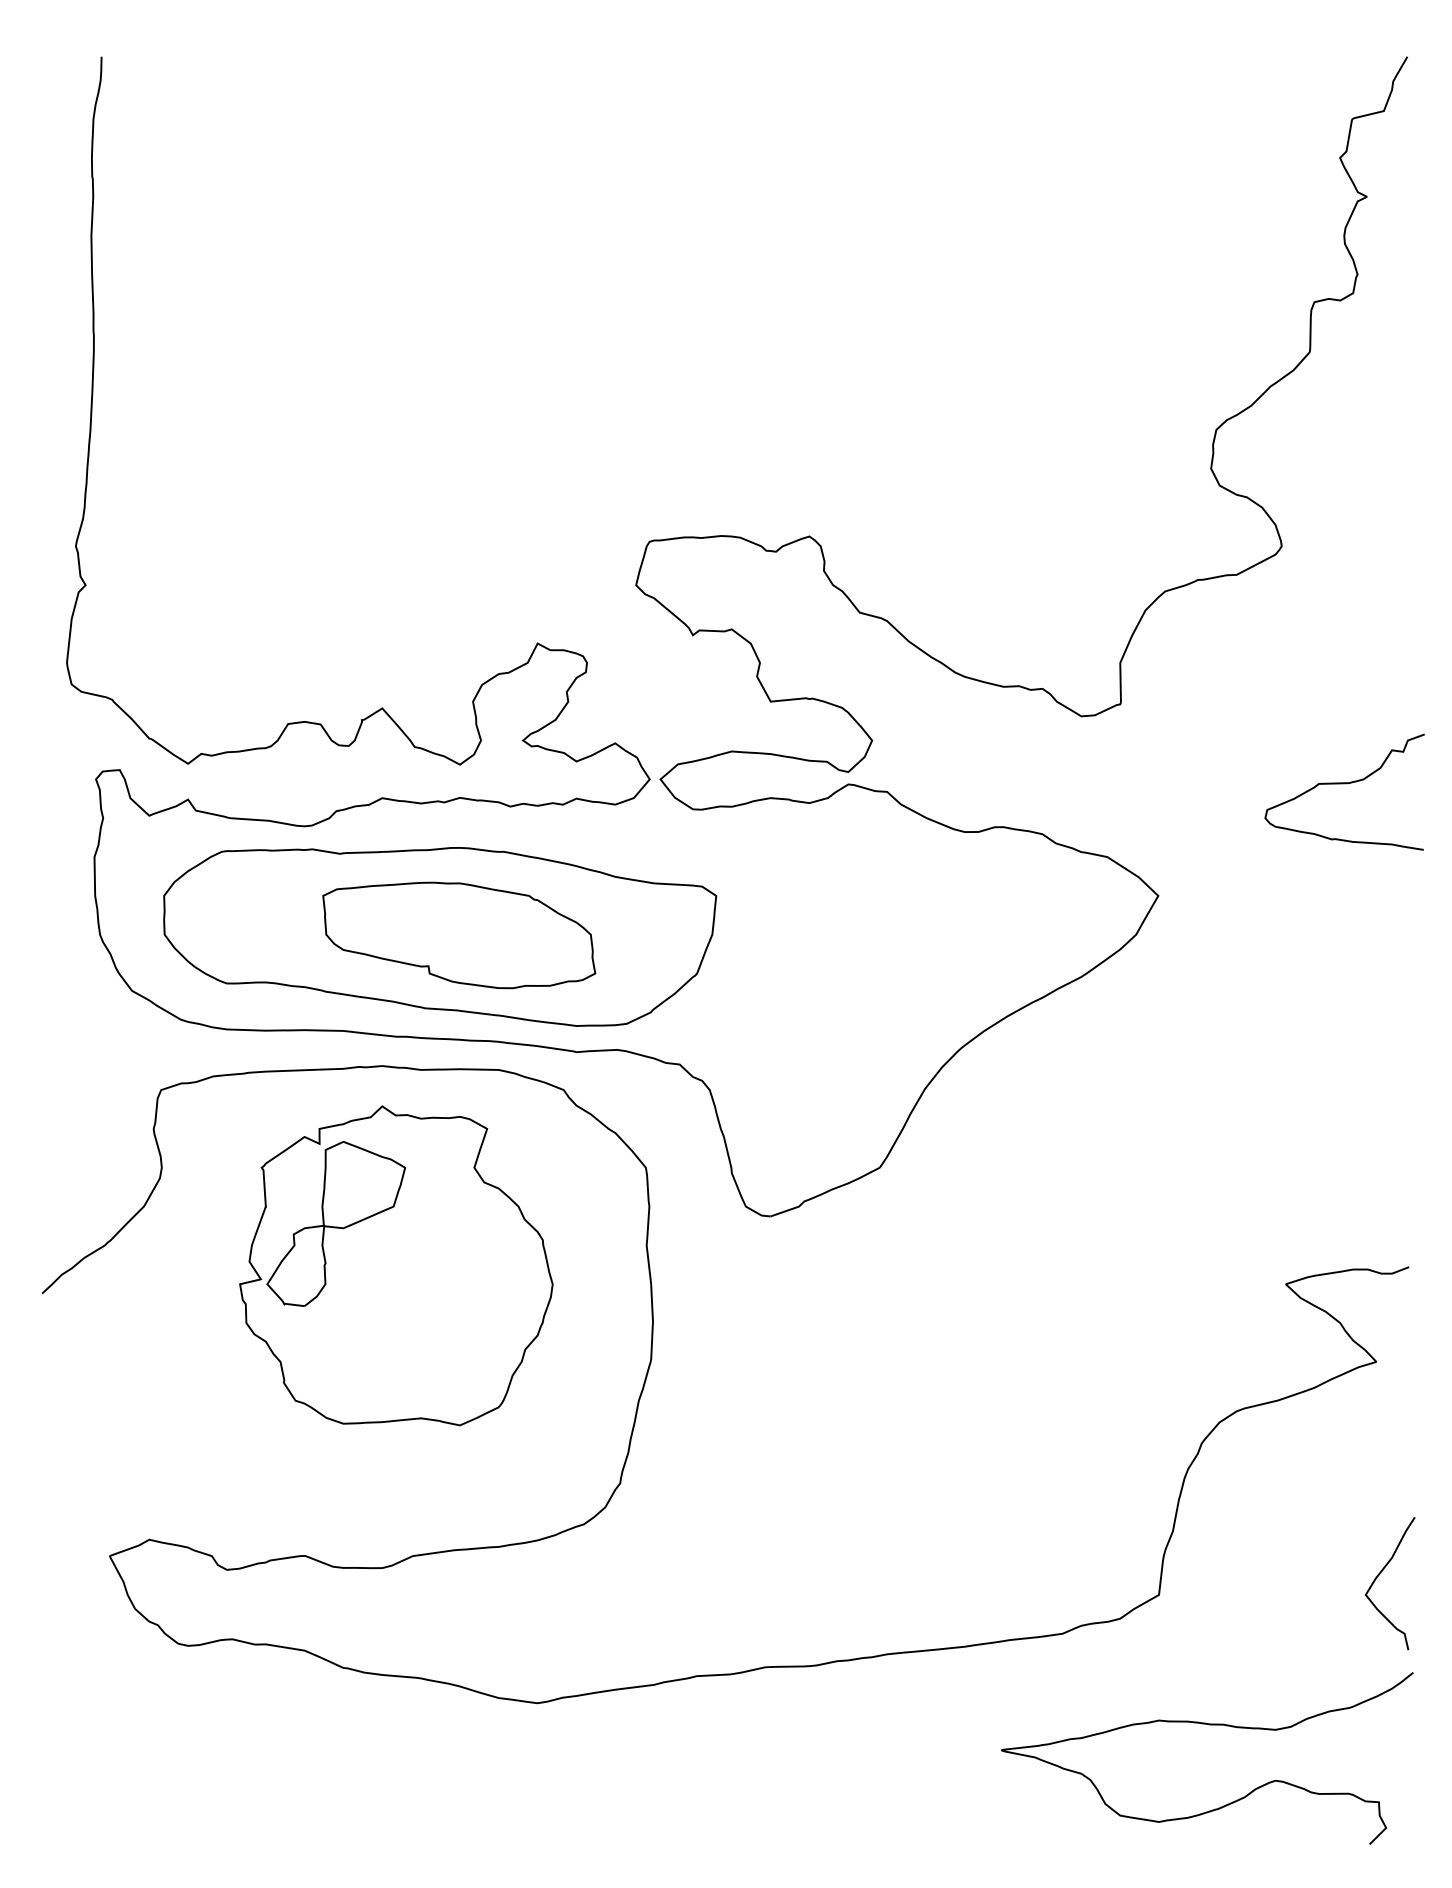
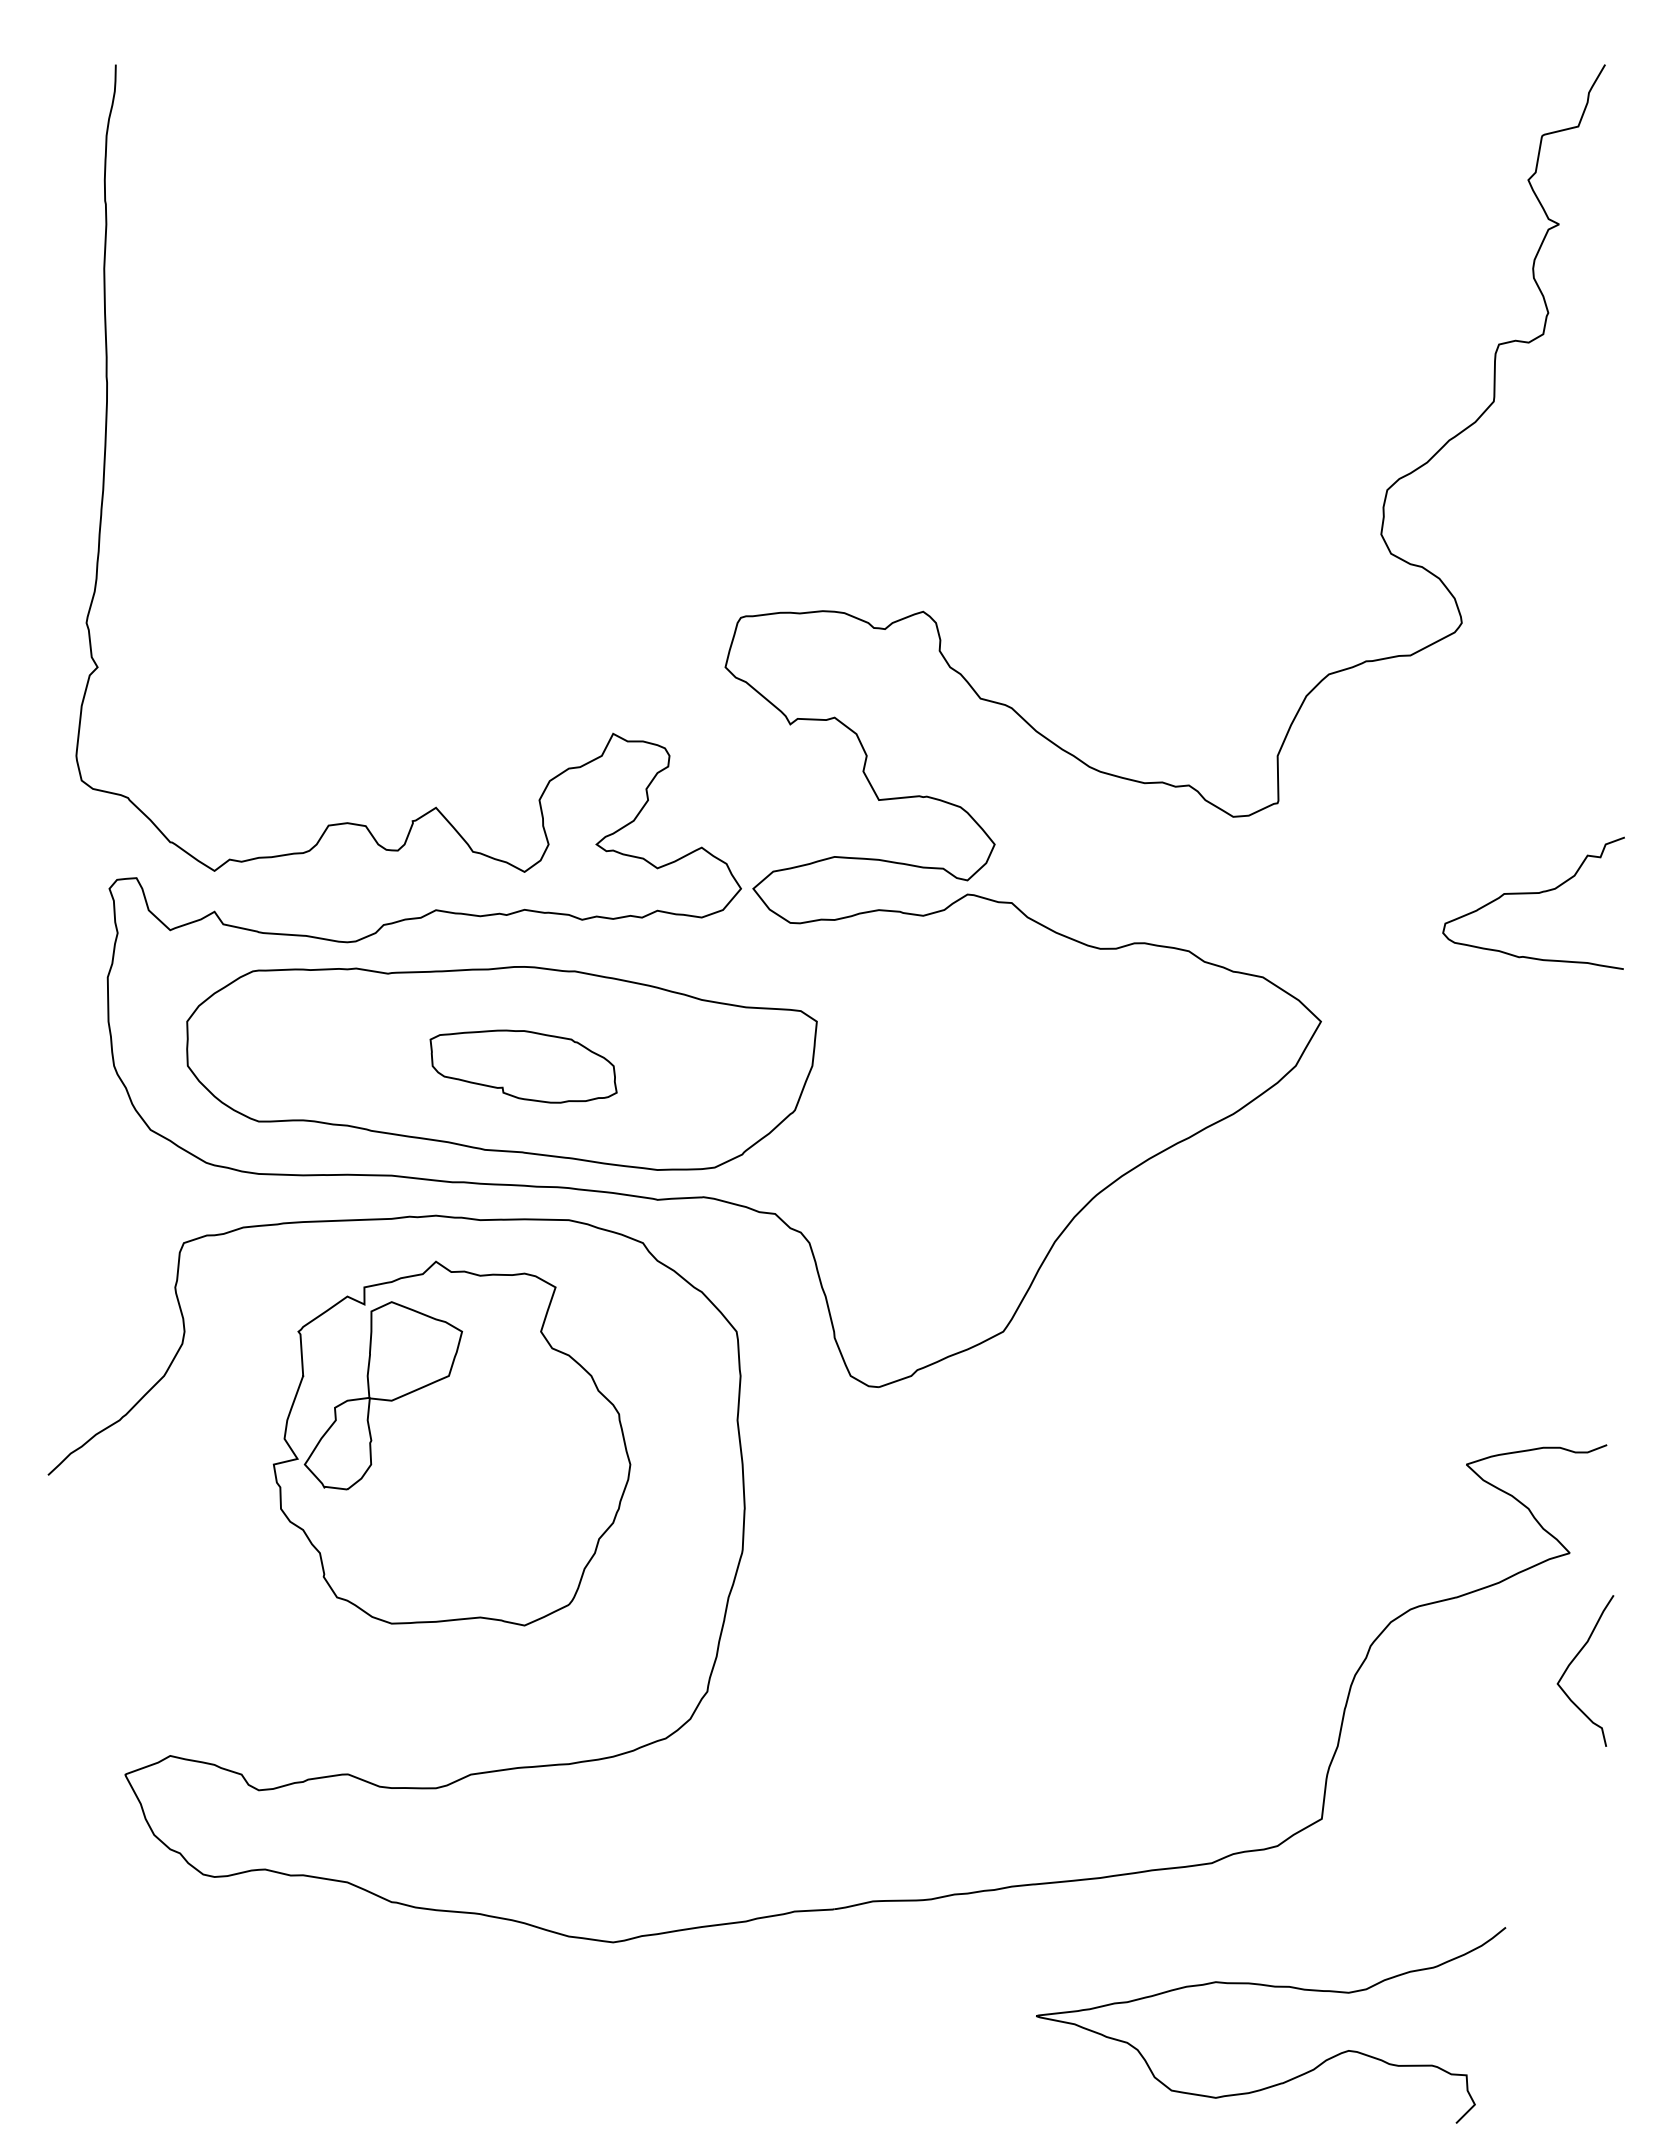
part: (459, 935) -> (523, 1066), size x0.6
curve: (1379, 1575) -> (1573, 1661), moved
curve: (1207, 1725) -> (1271, 1987), moved

